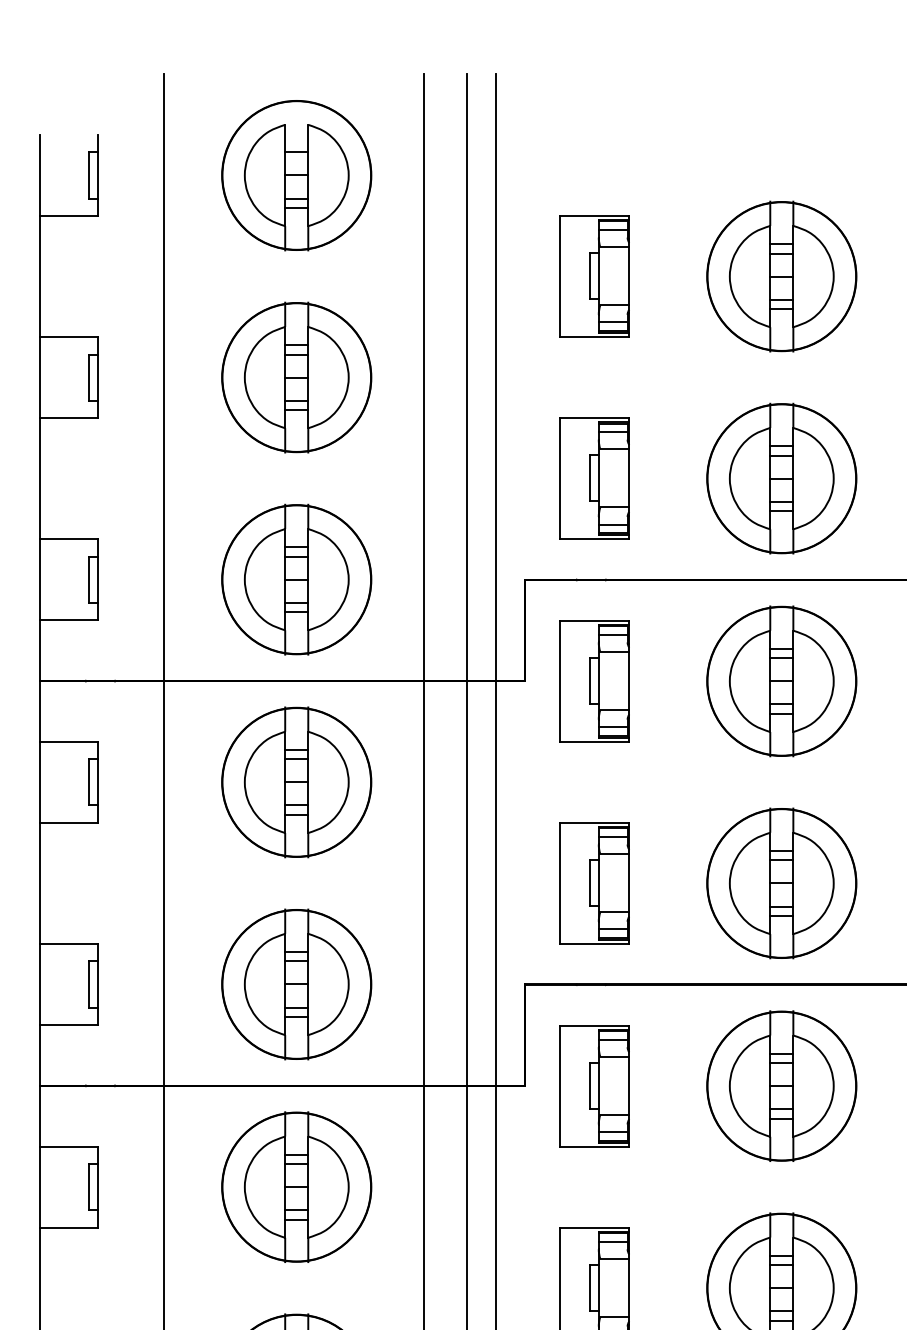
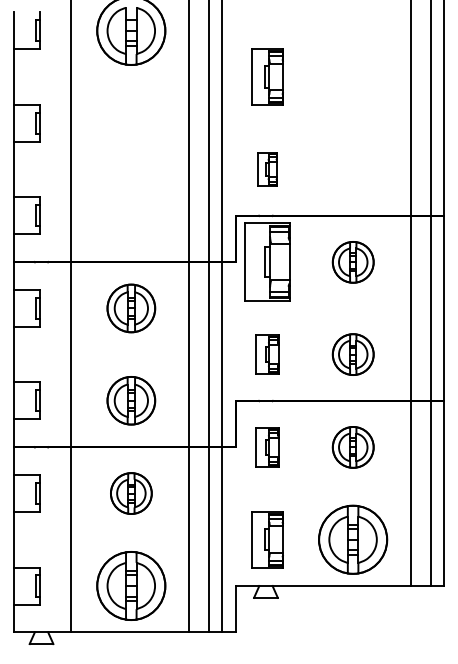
part: (782, 277) -> (353, 77), removed
part: (297, 377) -> (131, 123), removed
part: (594, 478) -> (267, 169), size x0.6
part: (782, 478) -> (353, 169), removed
part: (297, 579) -> (131, 215), removed
part: (594, 681) -> (267, 262), size x1.4
part: (782, 681) -> (353, 262), size x0.6
part: (297, 782) -> (131, 308), size x0.7
part: (594, 883) -> (267, 354), size x0.7
part: (782, 883) -> (353, 354), size x0.6
part: (297, 983) -> (131, 400), size x0.7
part: (594, 1086) -> (267, 447), size x0.7
part: (782, 1086) -> (353, 447), size x0.6
part: (297, 1187) -> (131, 493), size x0.6

